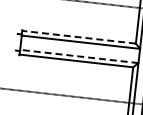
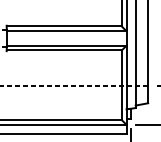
line: (79, 37) -> (64, 26), dashed -> solid
line: (79, 56) -> (66, 45), dashed -> solid

